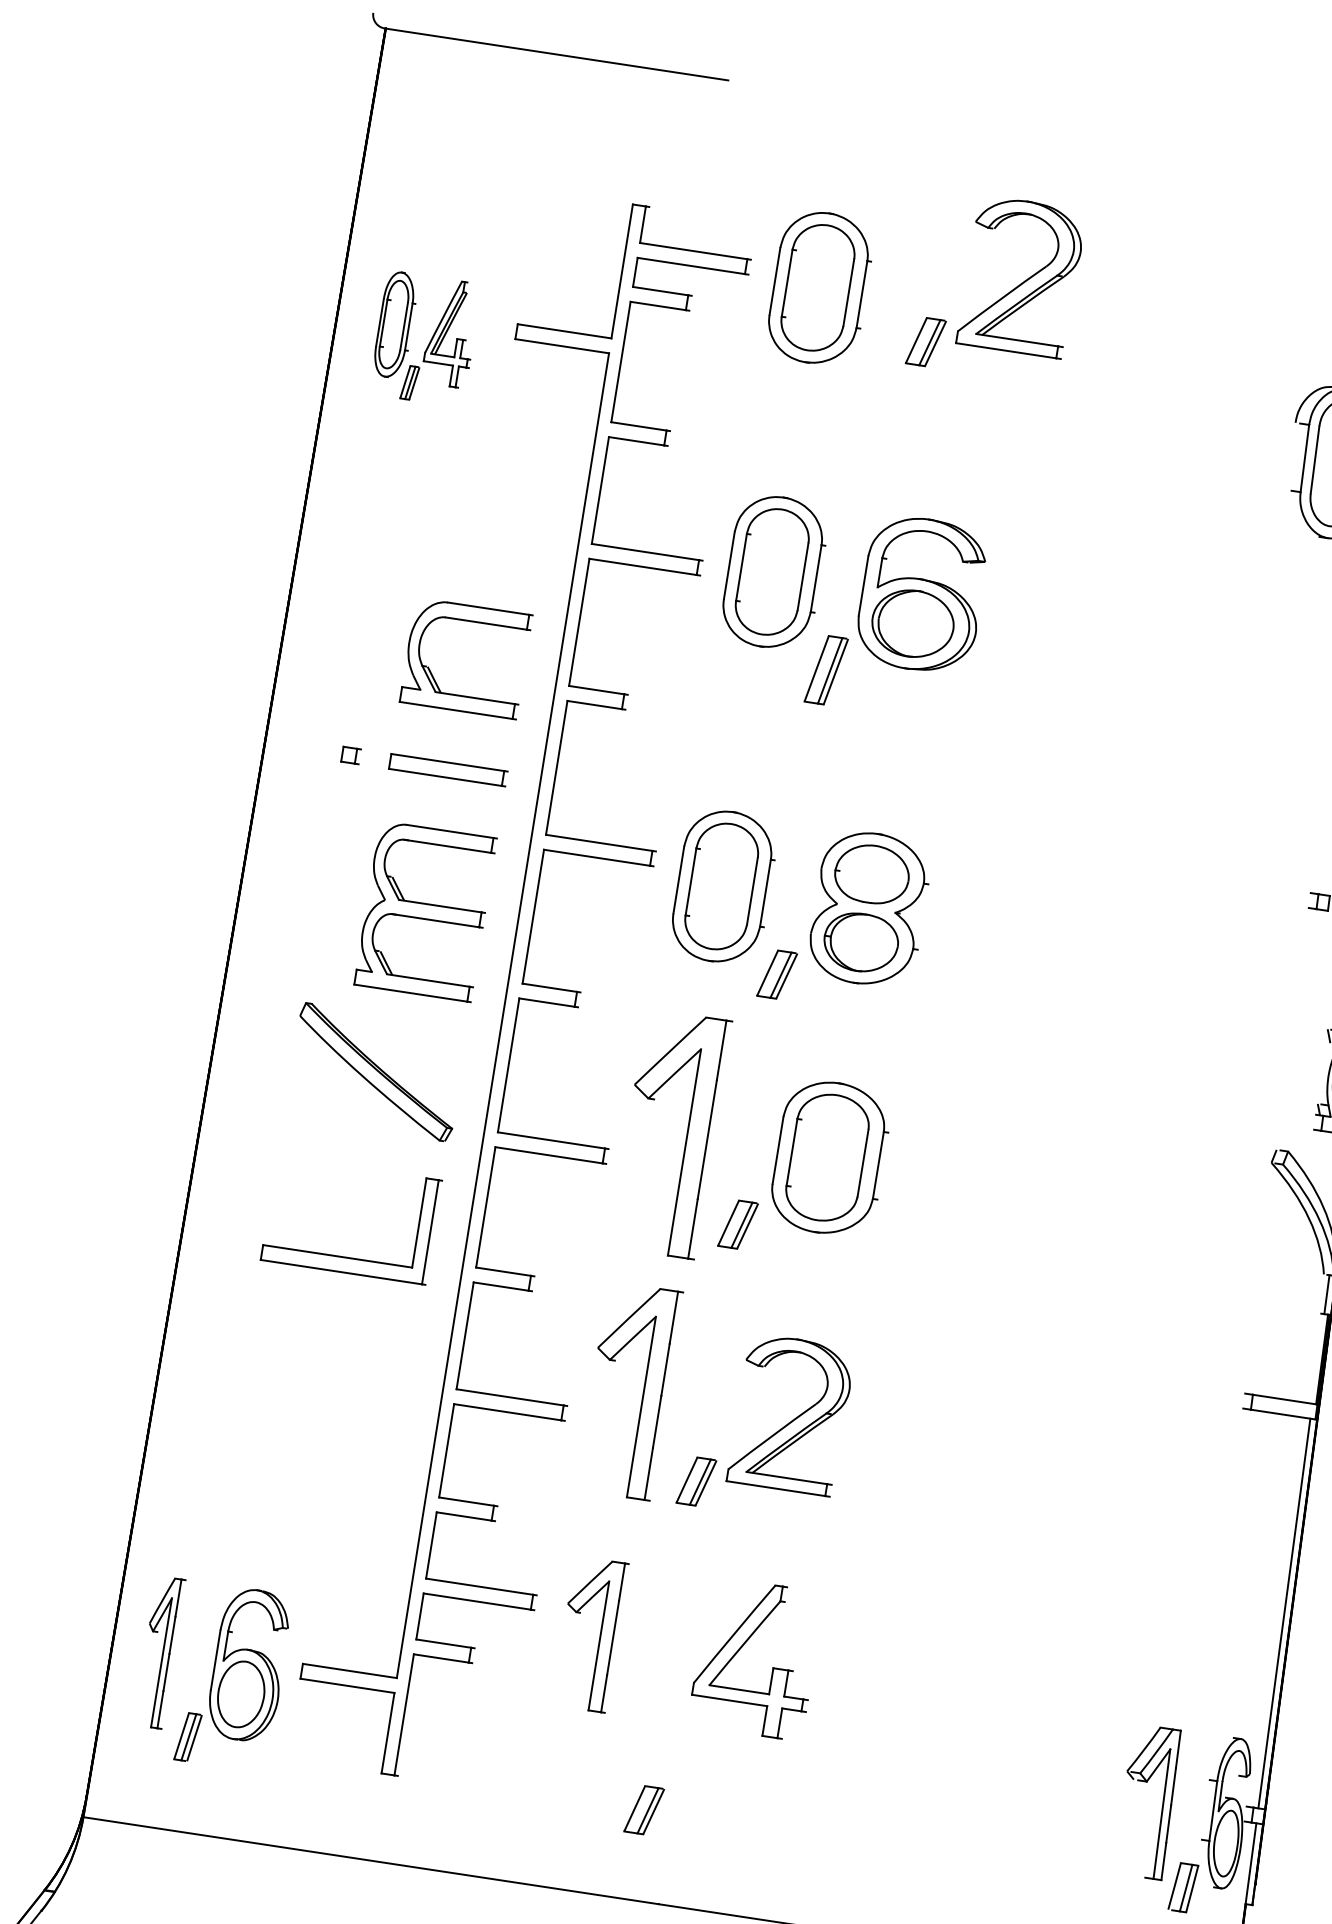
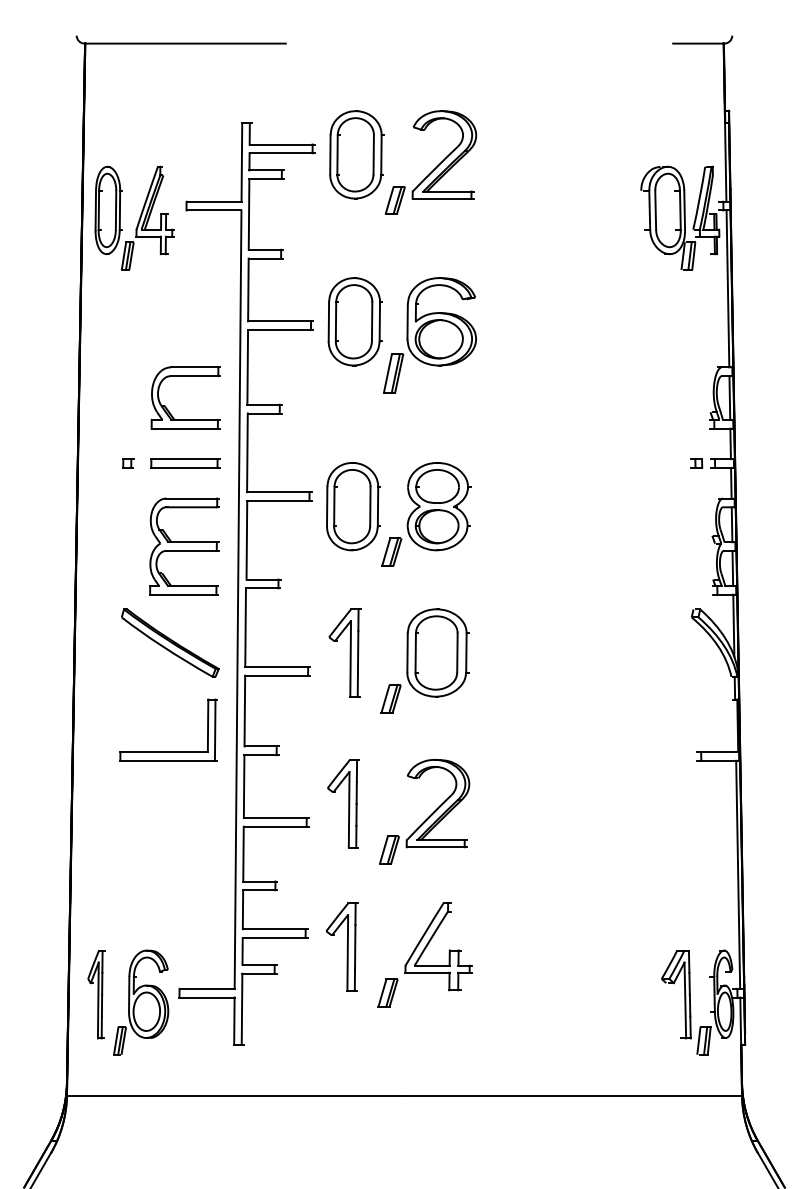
part: (1003, 296) -> (435, 167), moved
part: (424, 337) -> (134, 217), size x1.43
part: (670, 1133) -> (344, 652), size x0.62
part: (630, 1390) -> (343, 803), size x0.71
part: (643, 1808) -> (387, 992), moved

